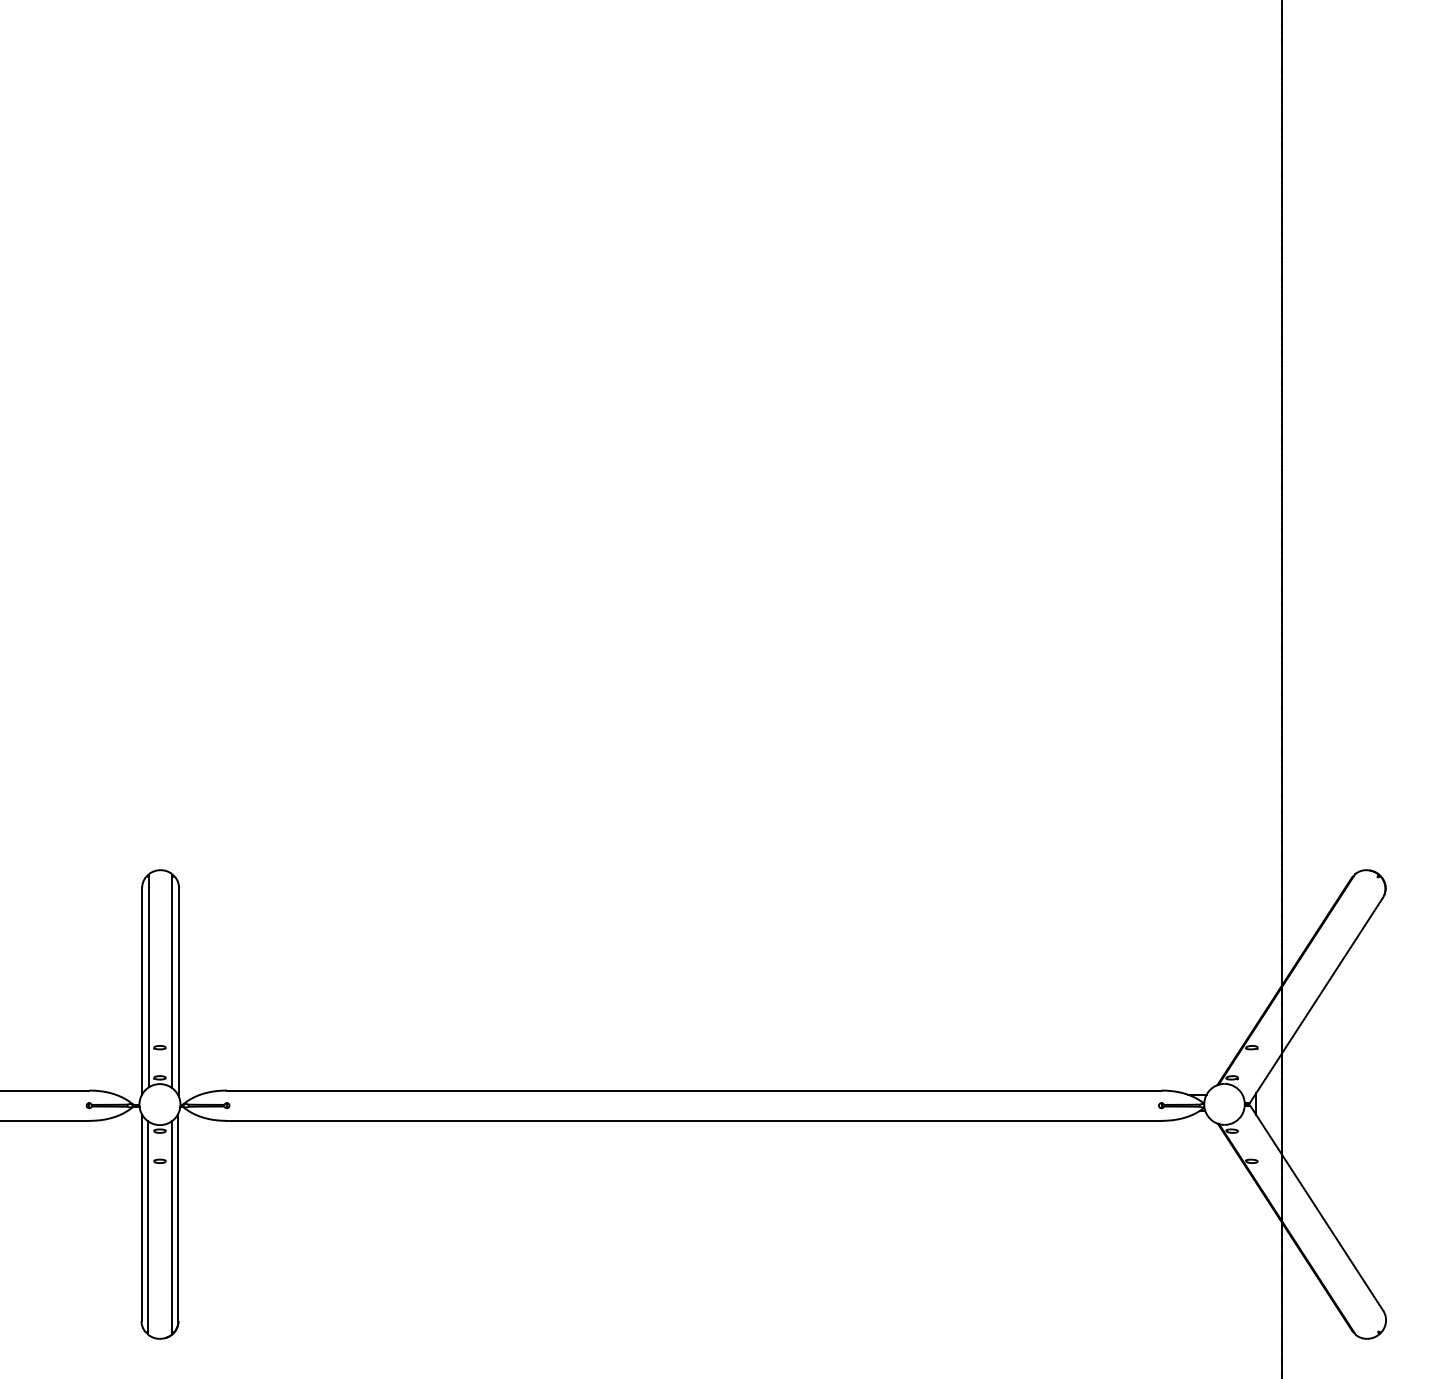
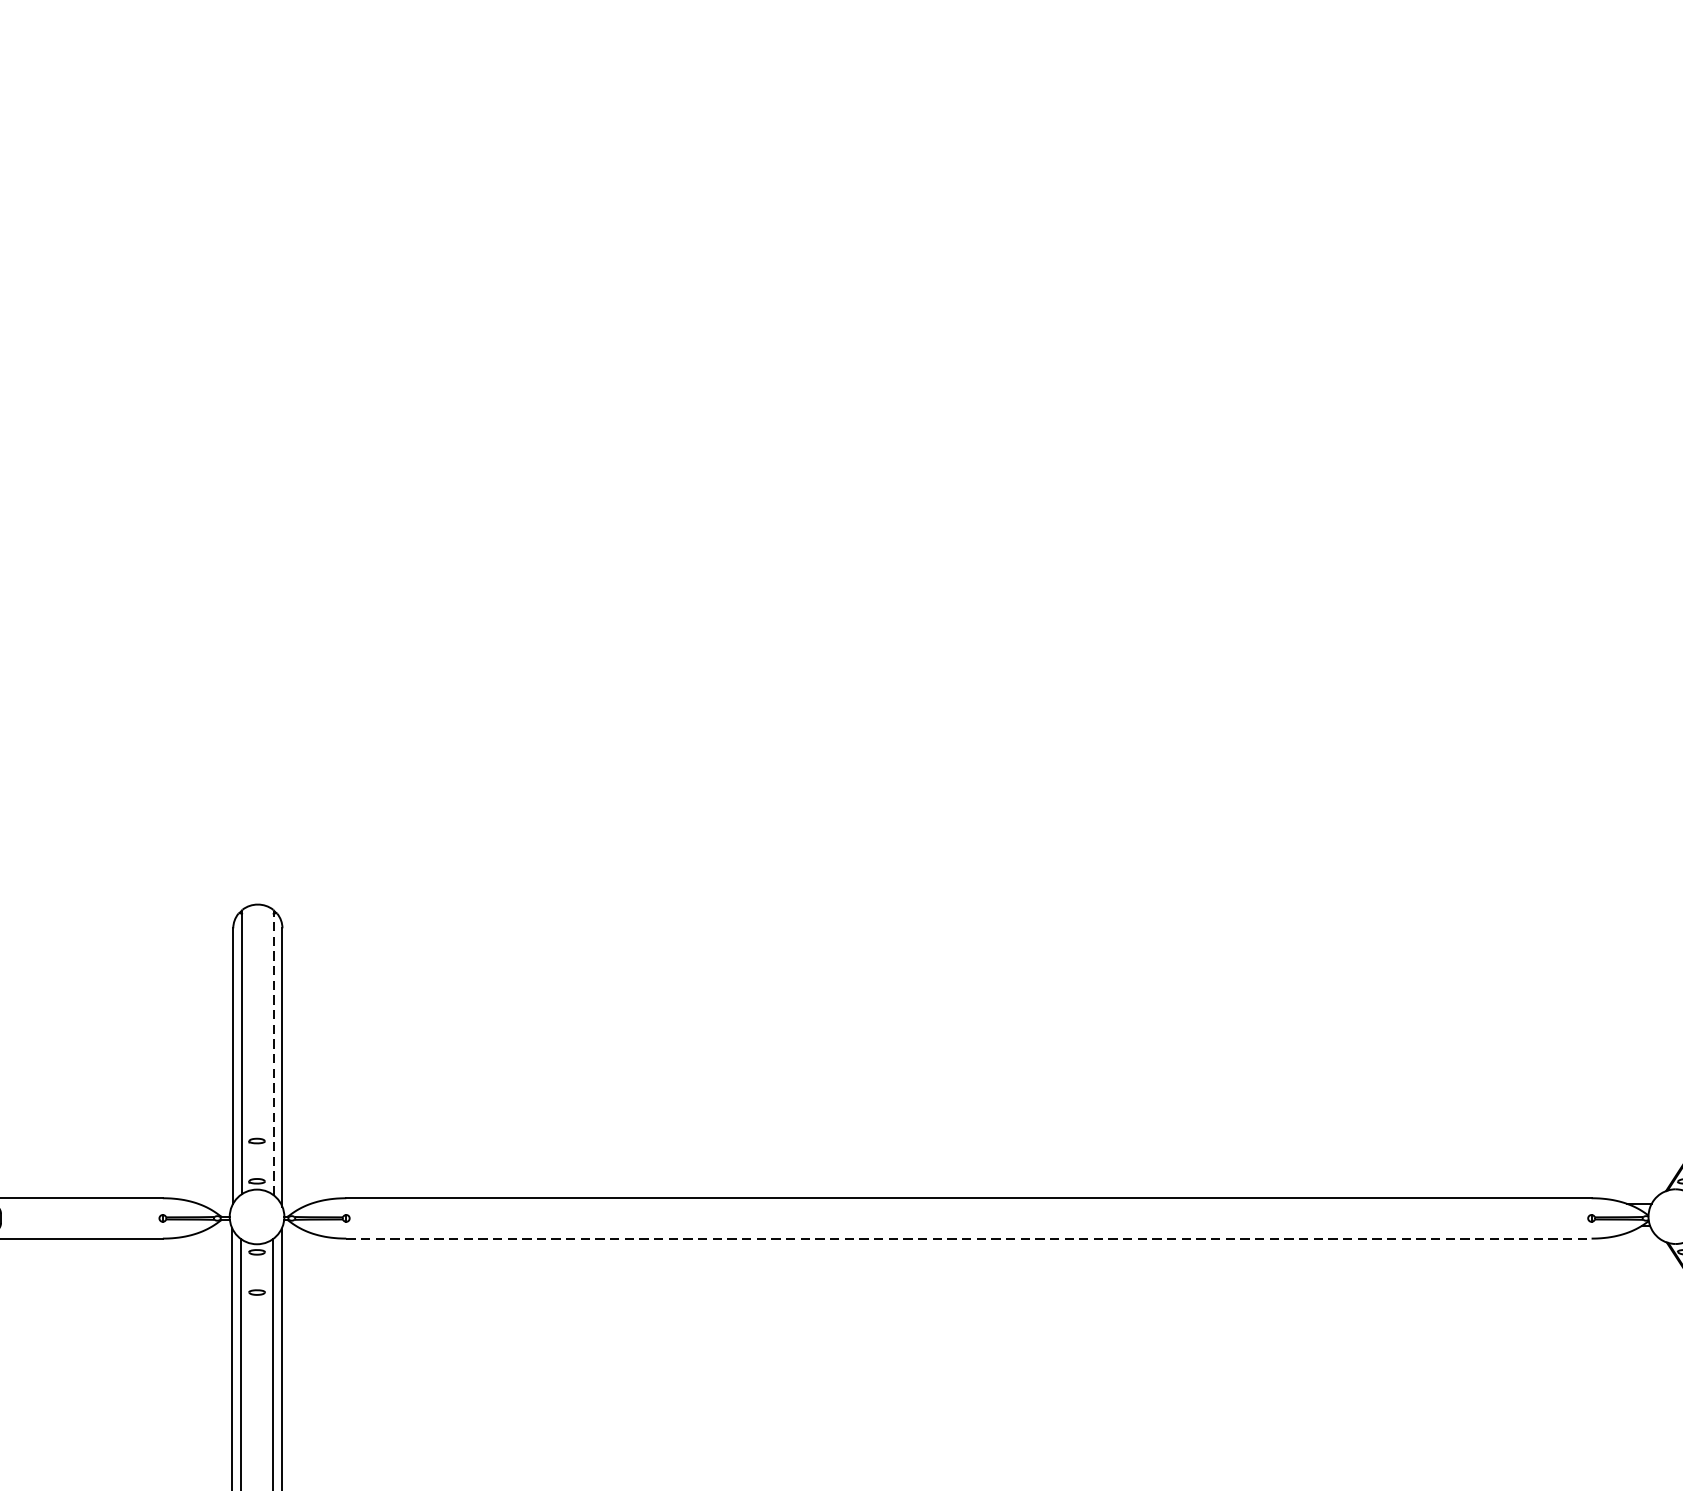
line: (172, 981) -> (273, 1052), solid -> dashed
line: (694, 1120) -> (969, 1238), solid -> dashed

